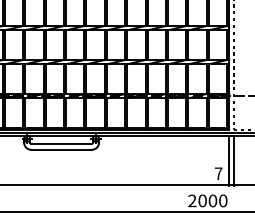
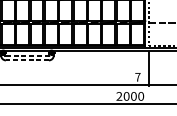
line: (61, 143) -> (27, 56), solid -> dashed
line: (61, 149) -> (27, 60), solid -> dashed
line: (229, 161) -> (145, 68), removed

